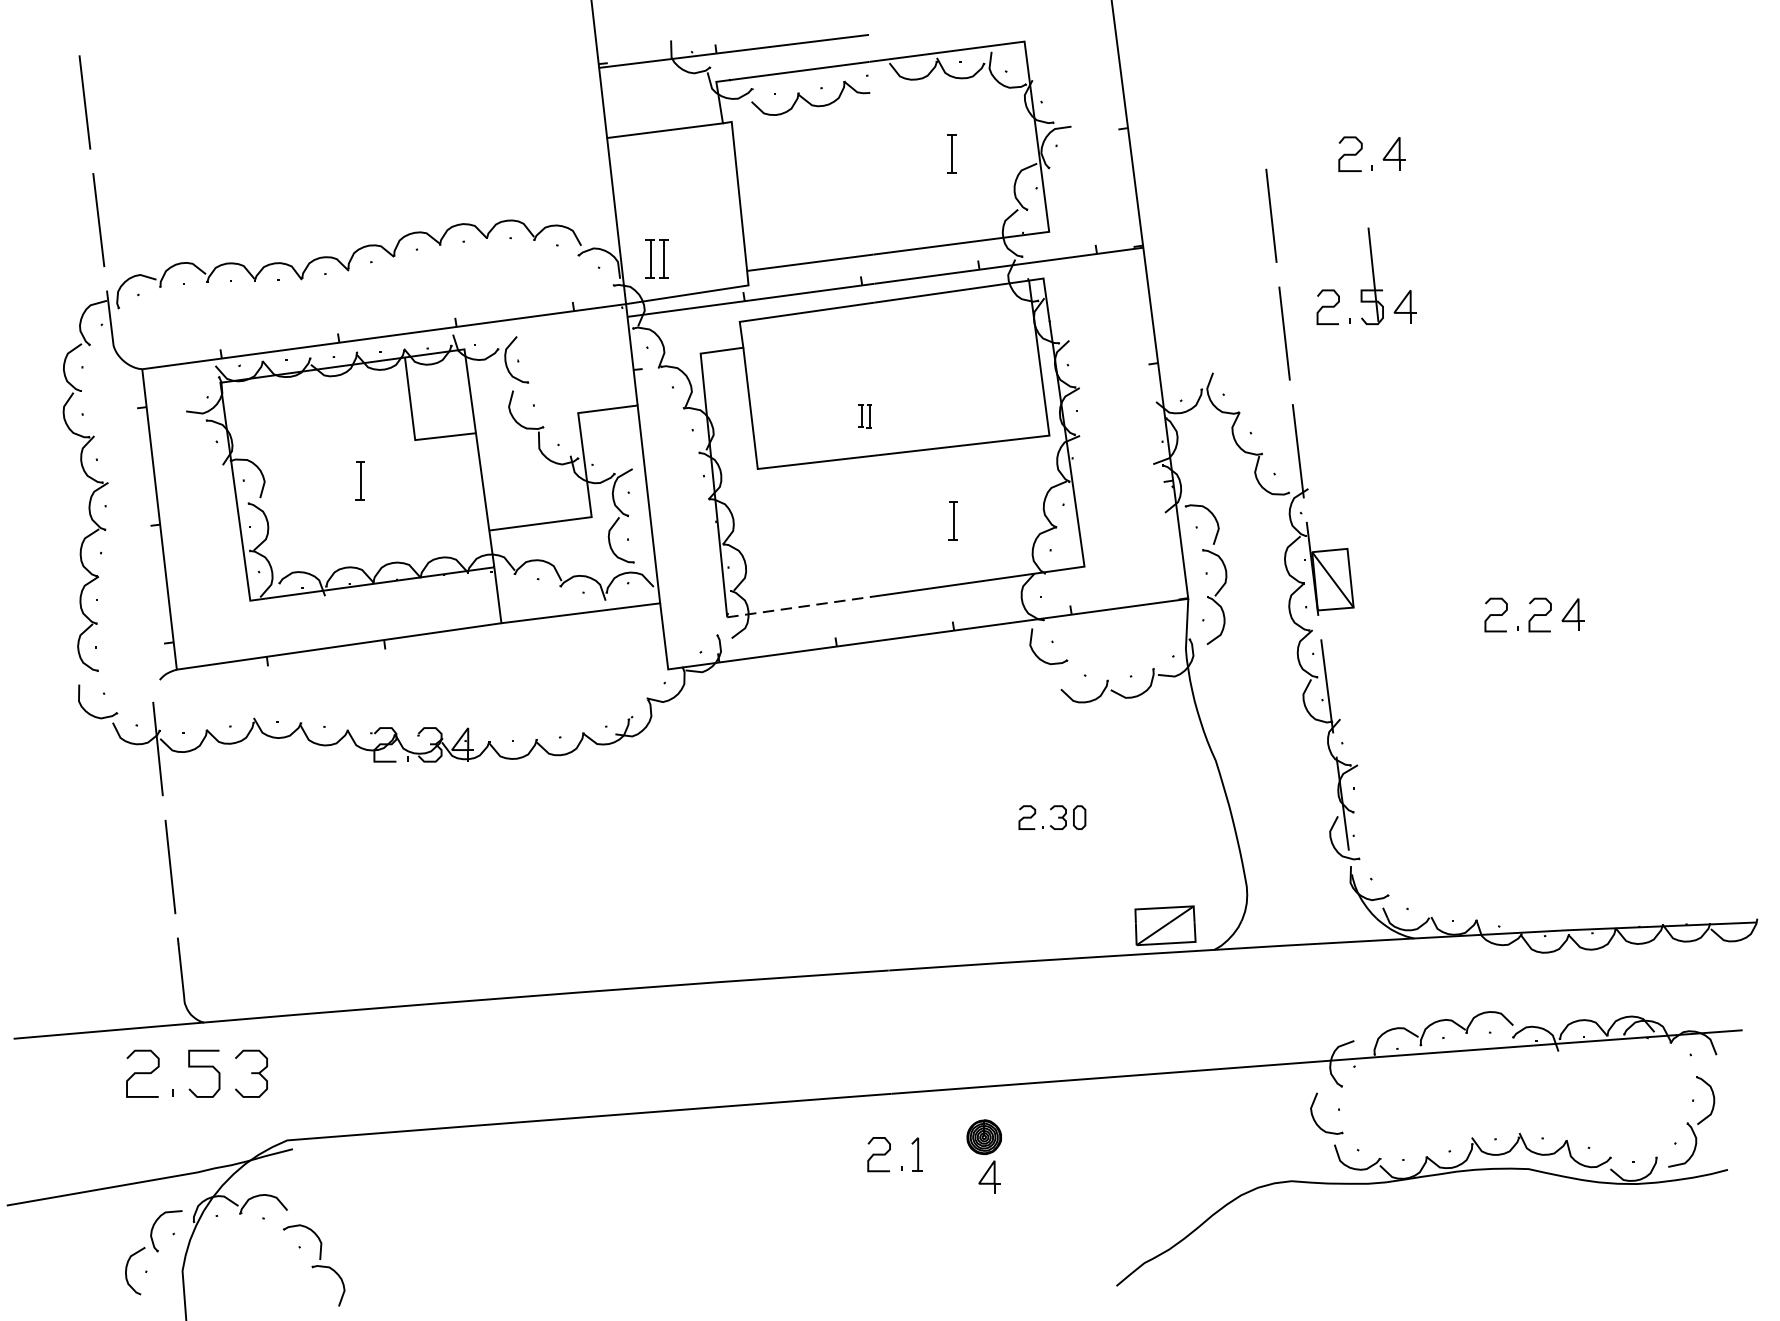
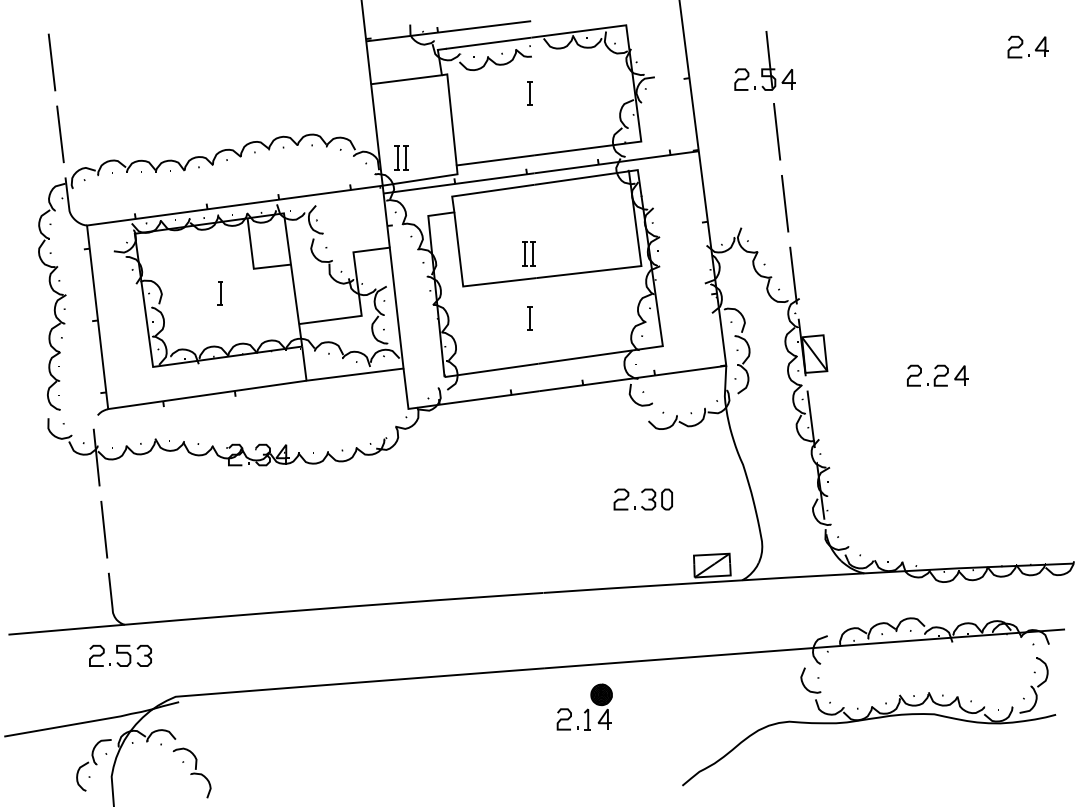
part: (951, 153) -> (529, 93), moved
part: (1370, 153) -> (1027, 46), moved
part: (1365, 275) -> (764, 60), moved
part: (864, 415) -> (528, 253), size x1.67
part: (953, 521) -> (529, 318), moved
line: (804, 606) -> (491, 370), dashed -> solid
part: (1051, 817) -> (642, 499), size x1.43
part: (196, 1072) -> (120, 655), size x0.71
part: (894, 1154) -> (573, 719), moved

